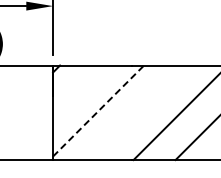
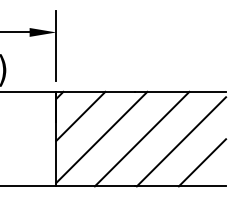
line: (77, 89) -> (80, 115), added
line: (99, 111) -> (102, 137), dashed -> solid
line: (138, 112) -> (141, 138), added

